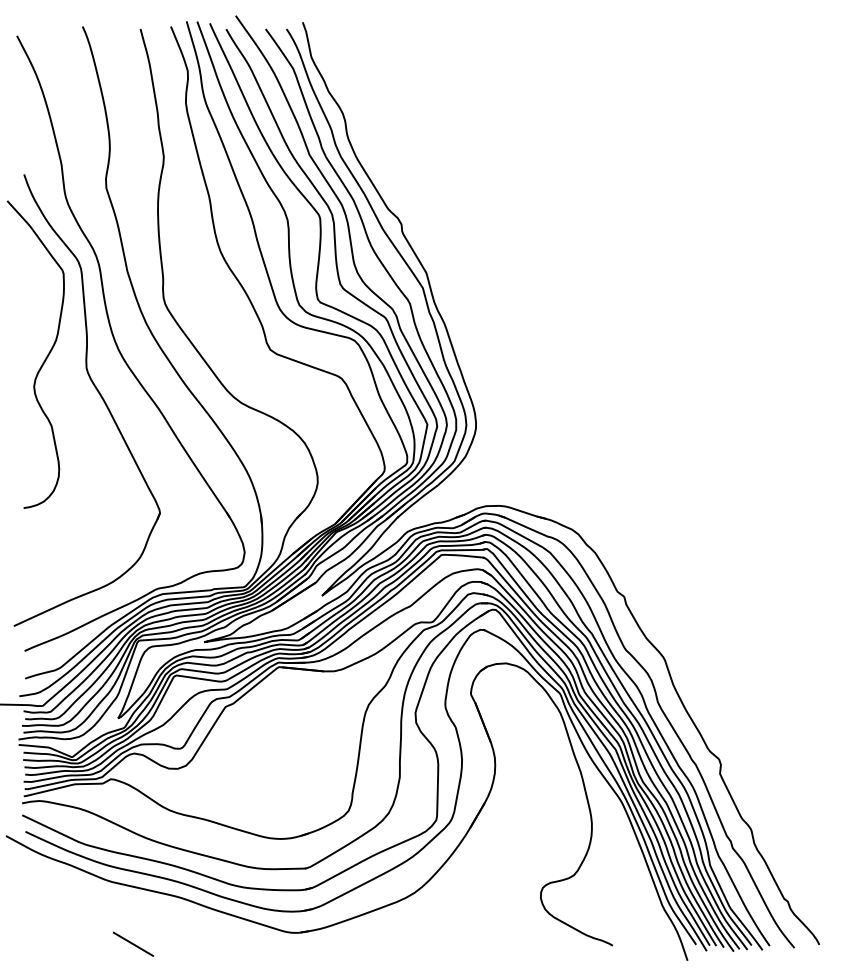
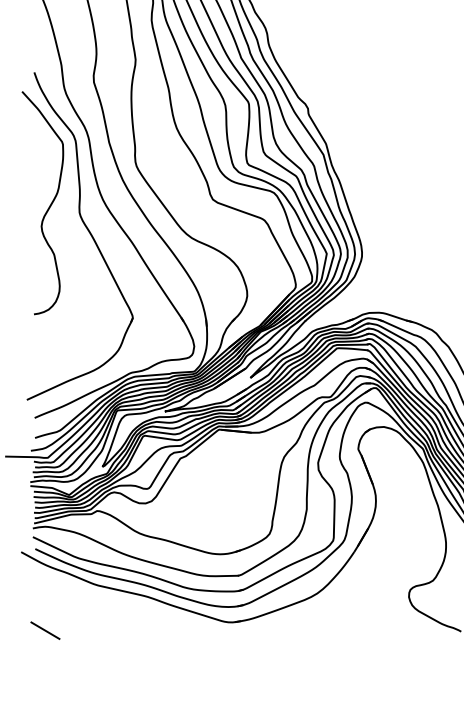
line: (133, 943) -> (45, 630), moved

